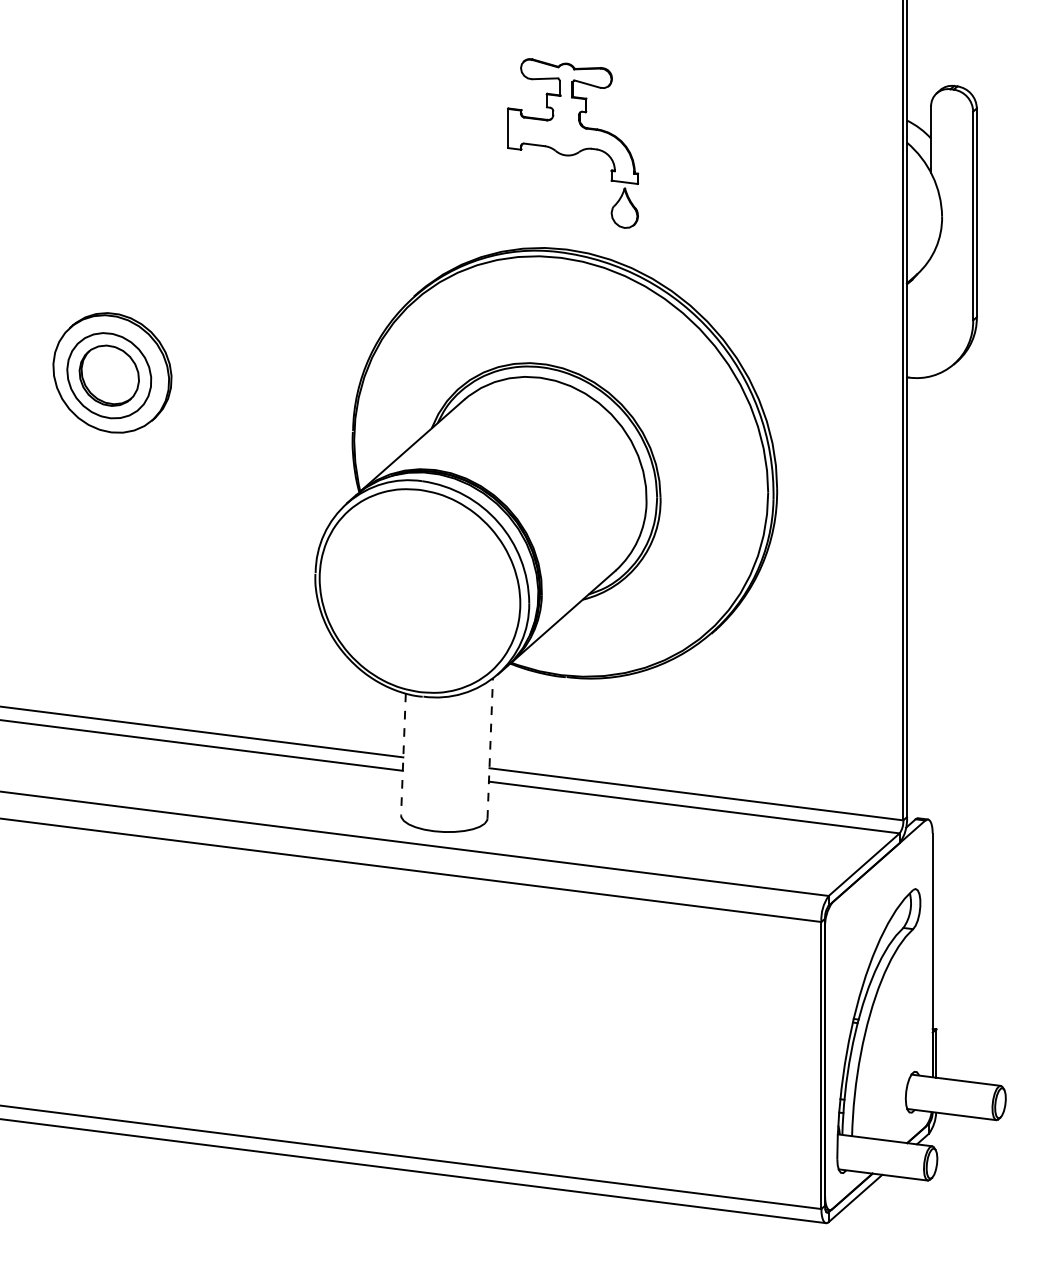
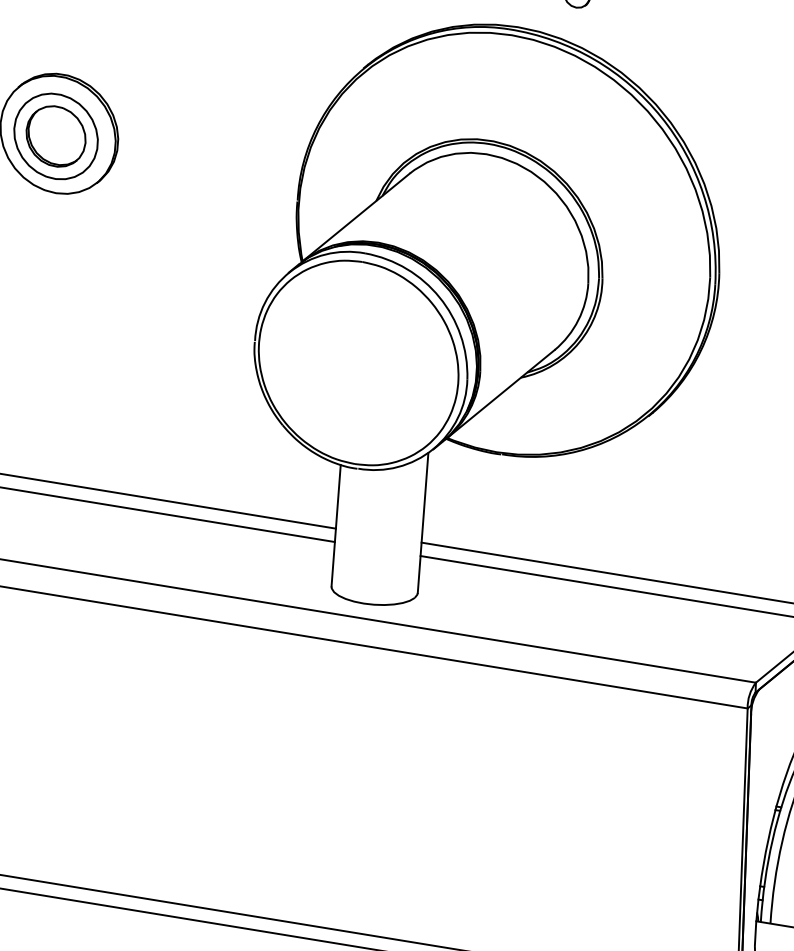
line: (490, 748) -> (423, 522), dashed -> solid
line: (403, 754) -> (336, 525), dashed -> solid

